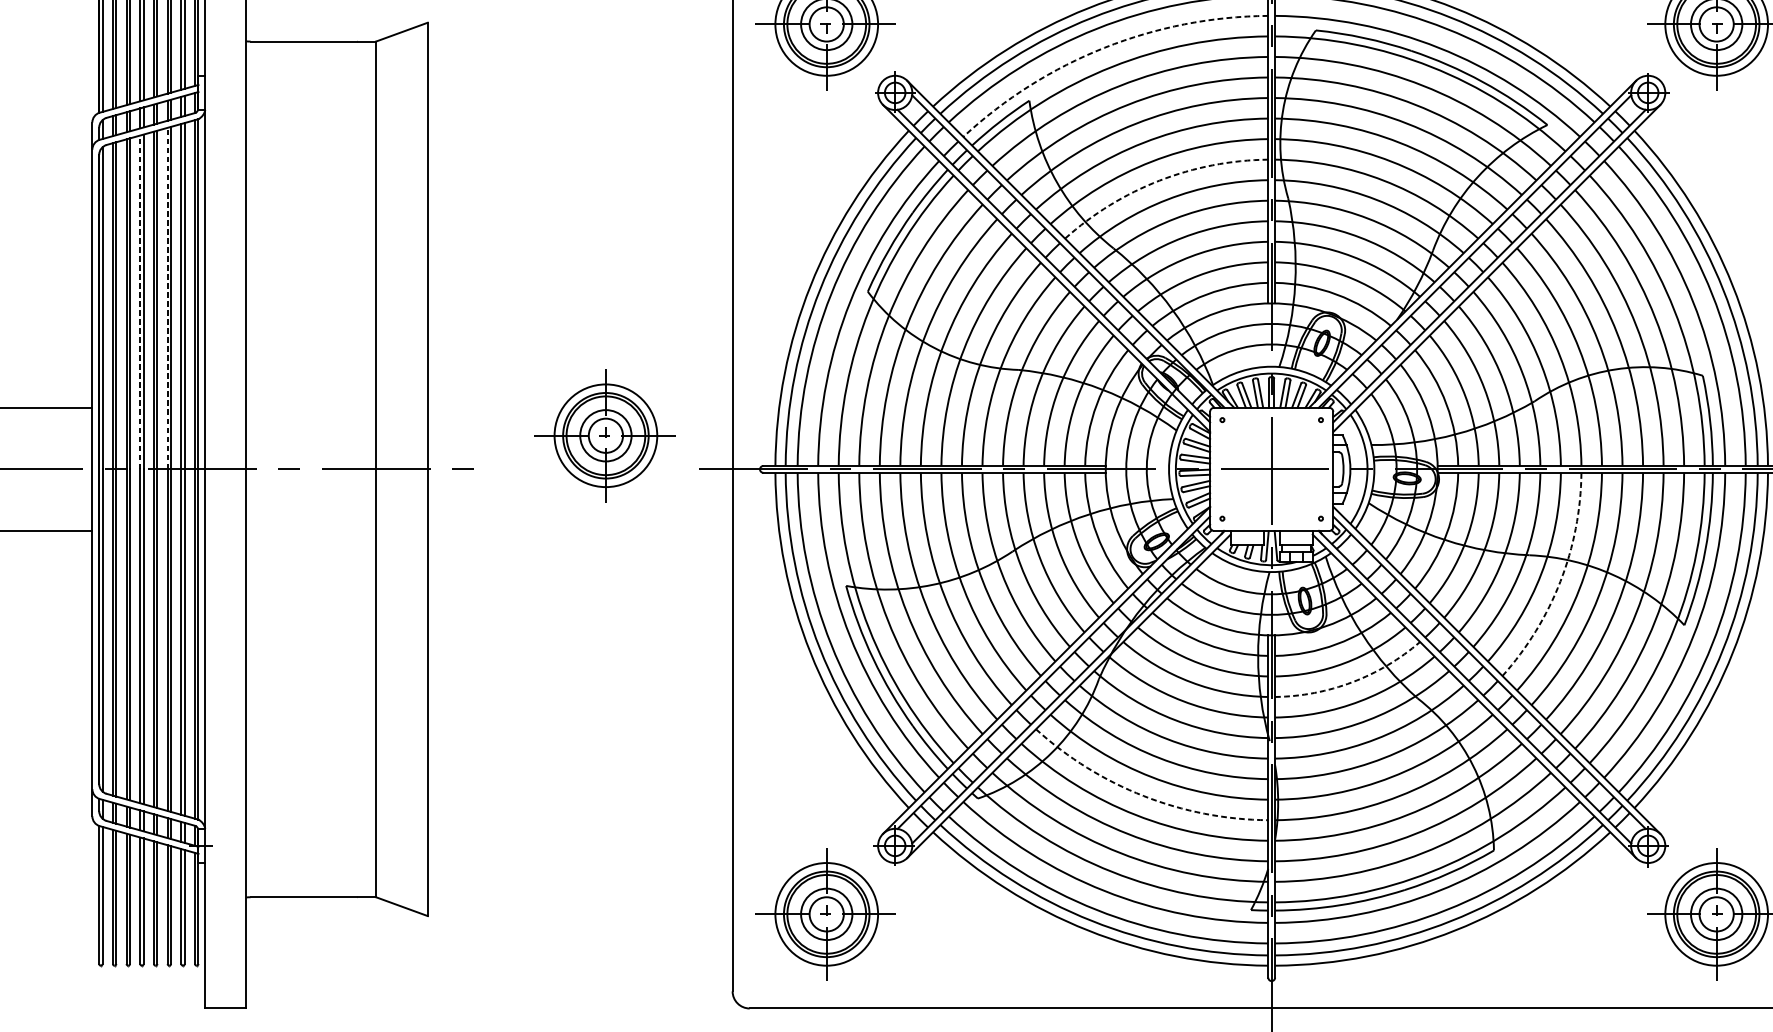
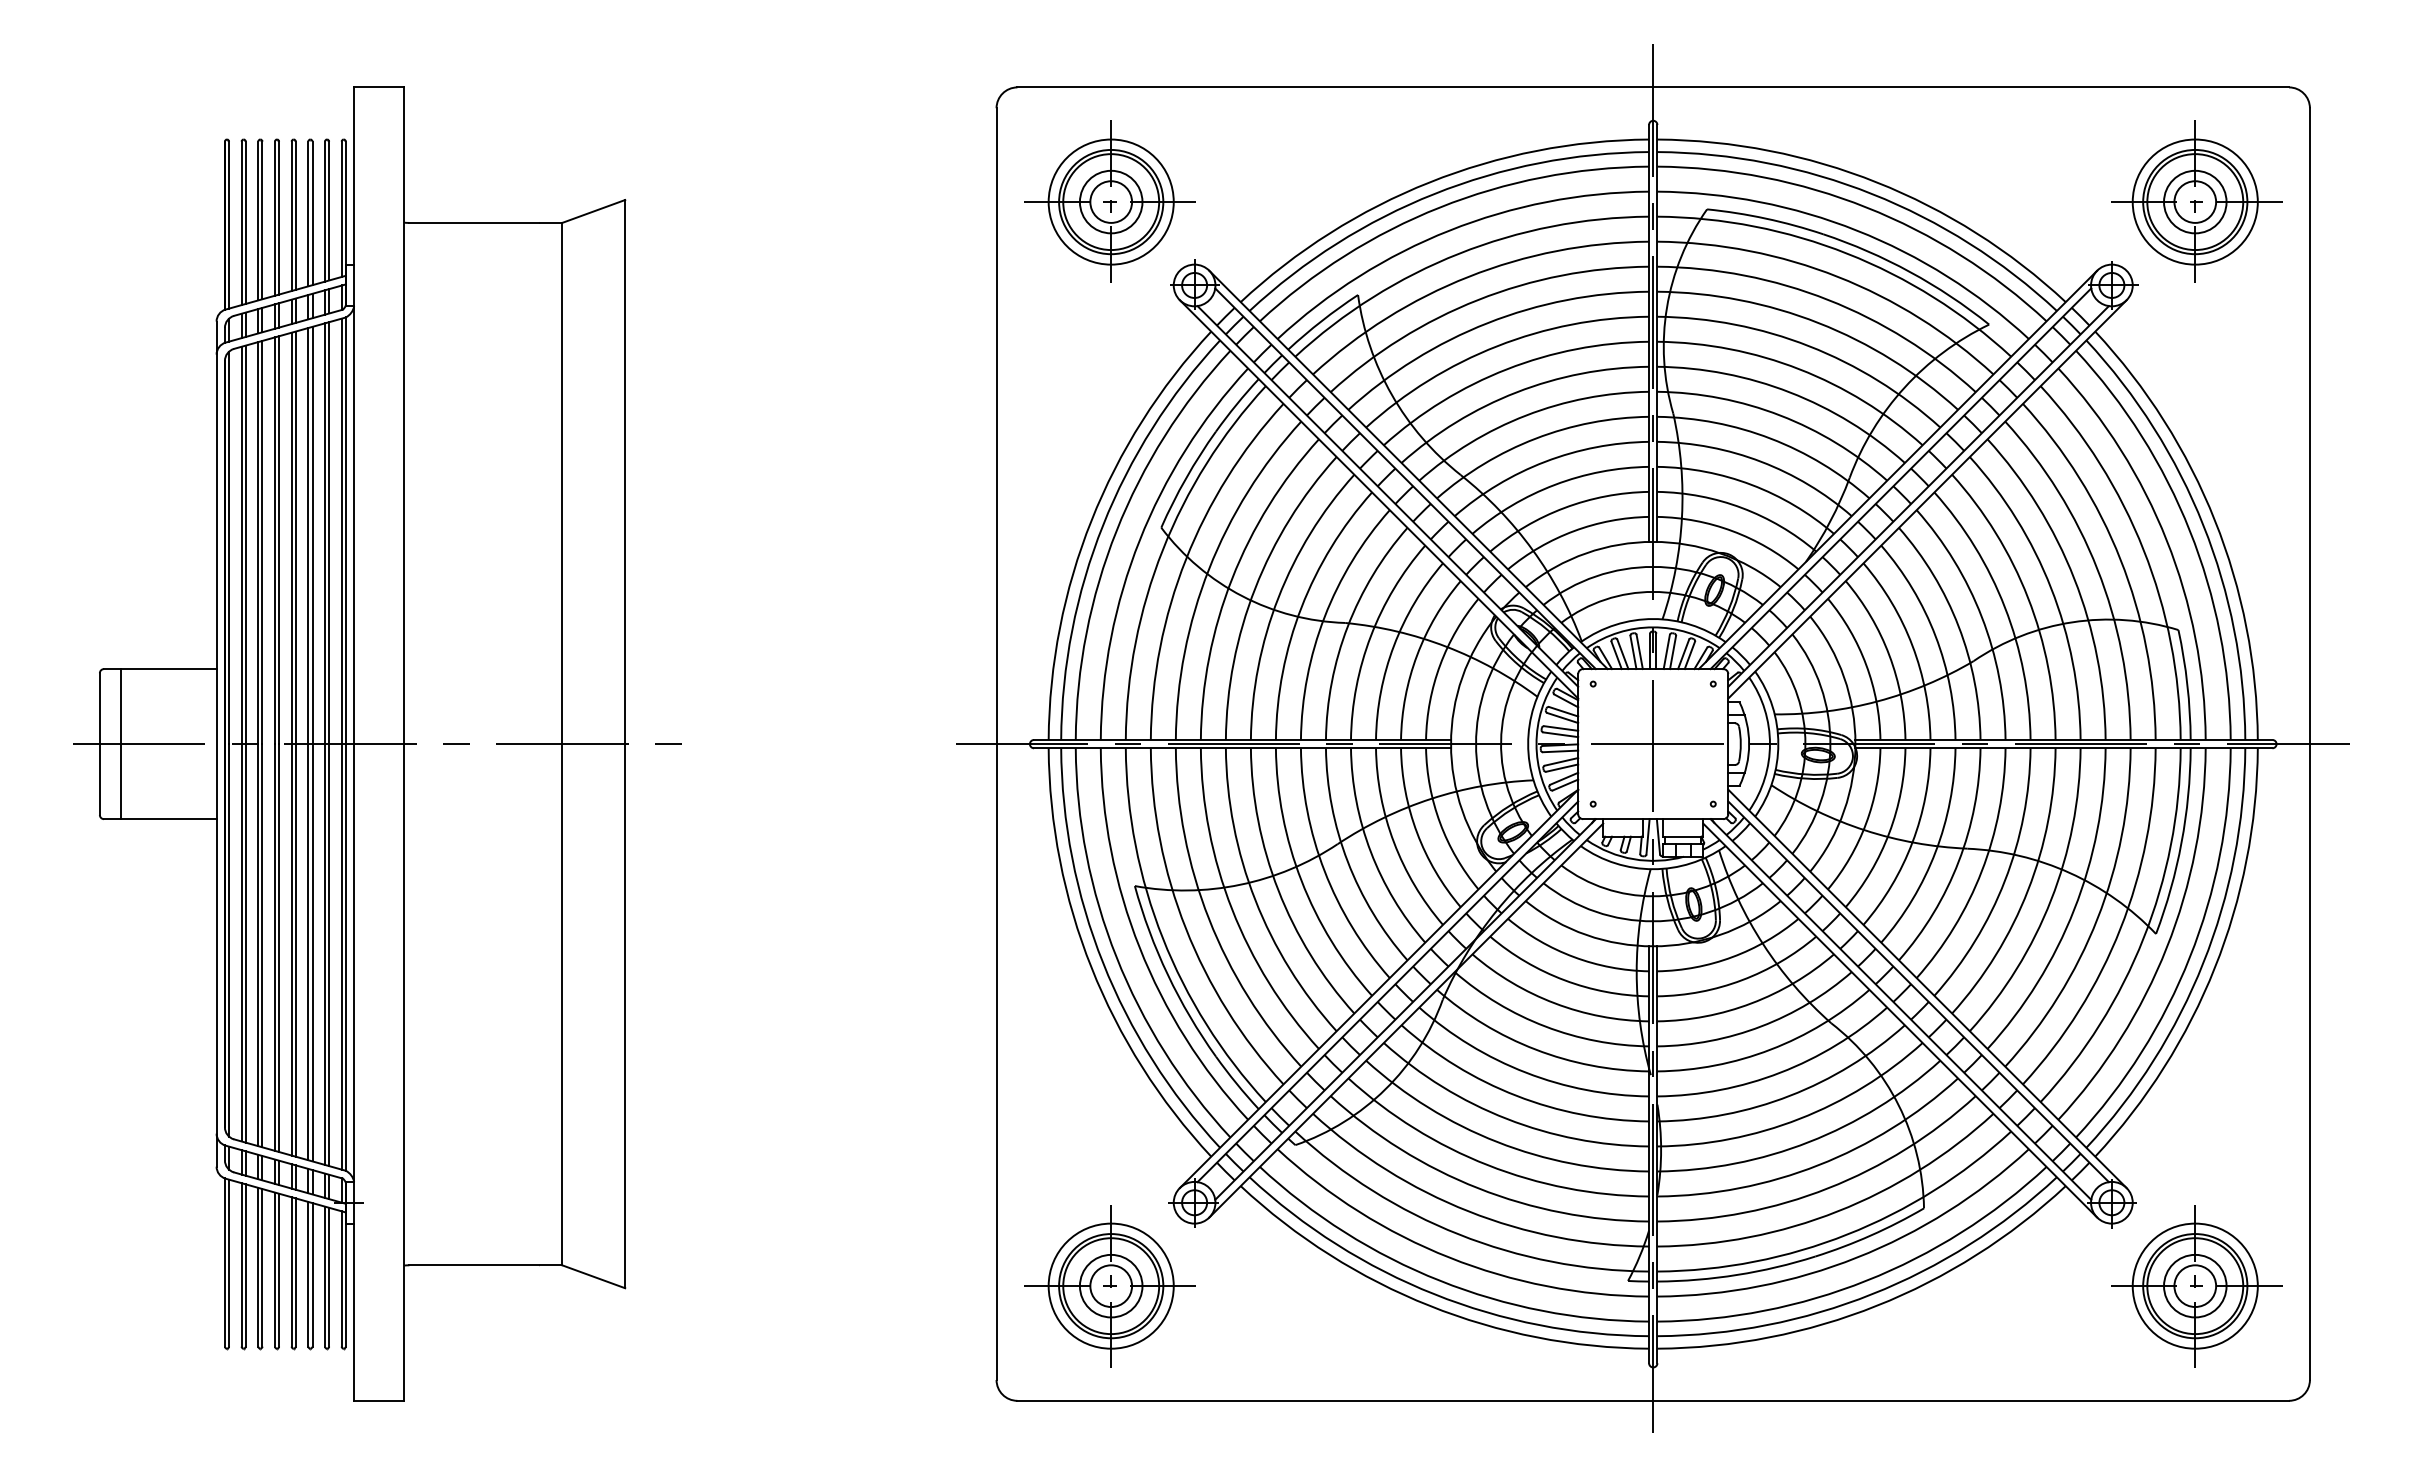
arc: (1104, 47) -> (1449, 230), dashed -> solid
arc: (1159, 180) -> (1516, 392), dashed -> solid
line: (167, 298) -> (308, 535), dashed -> solid
line: (139, 302) -> (274, 540), dashed -> solid
part: (604, 436) -> (840, 703), removed
line: (13, 469) -> (120, 744), added
arc: (1560, 581) -> (2004, 880), dashed -> solid
arc: (1352, 682) -> (1751, 1003), dashed -> solid
arc: (1143, 796) -> (1497, 1142), dashed -> solid

